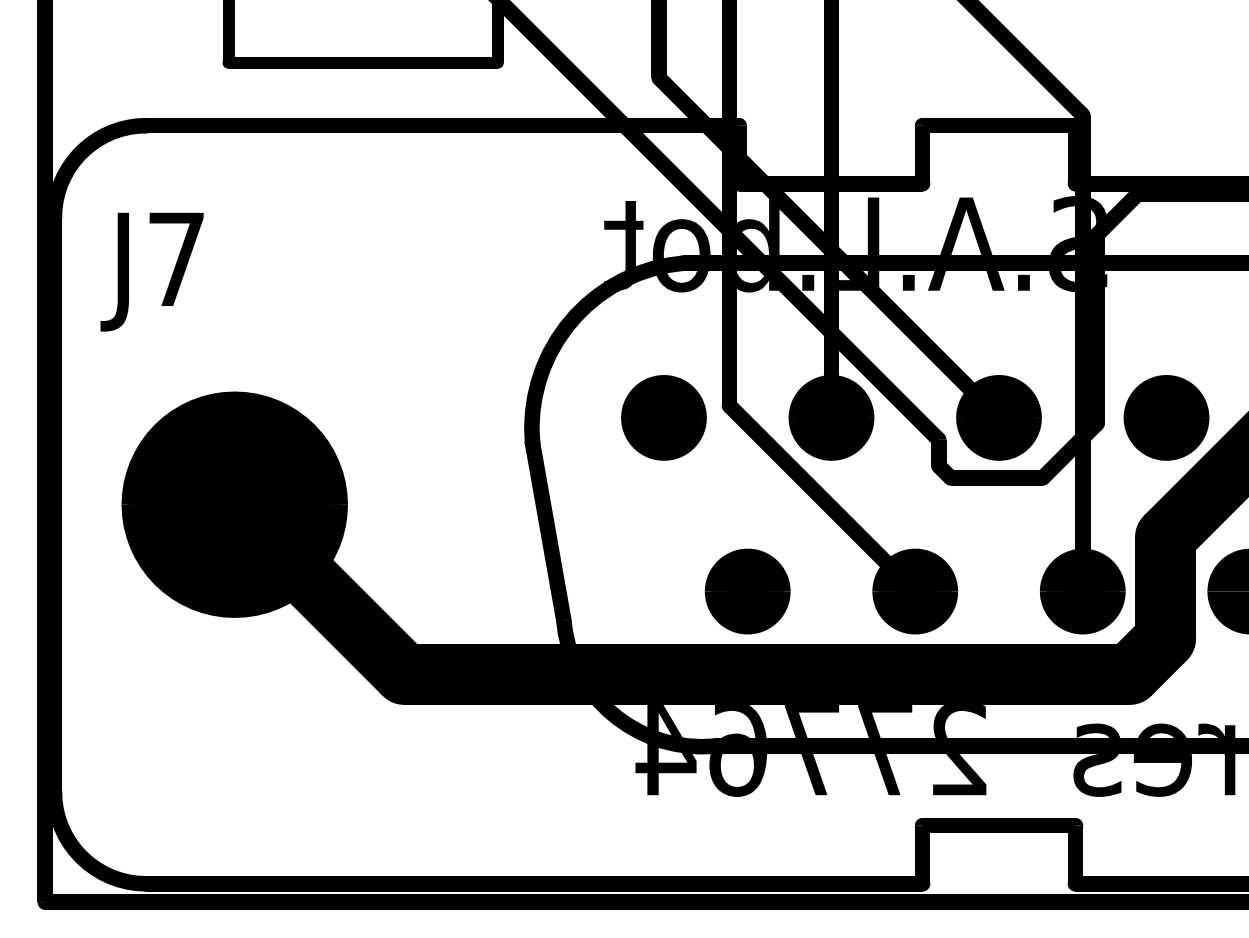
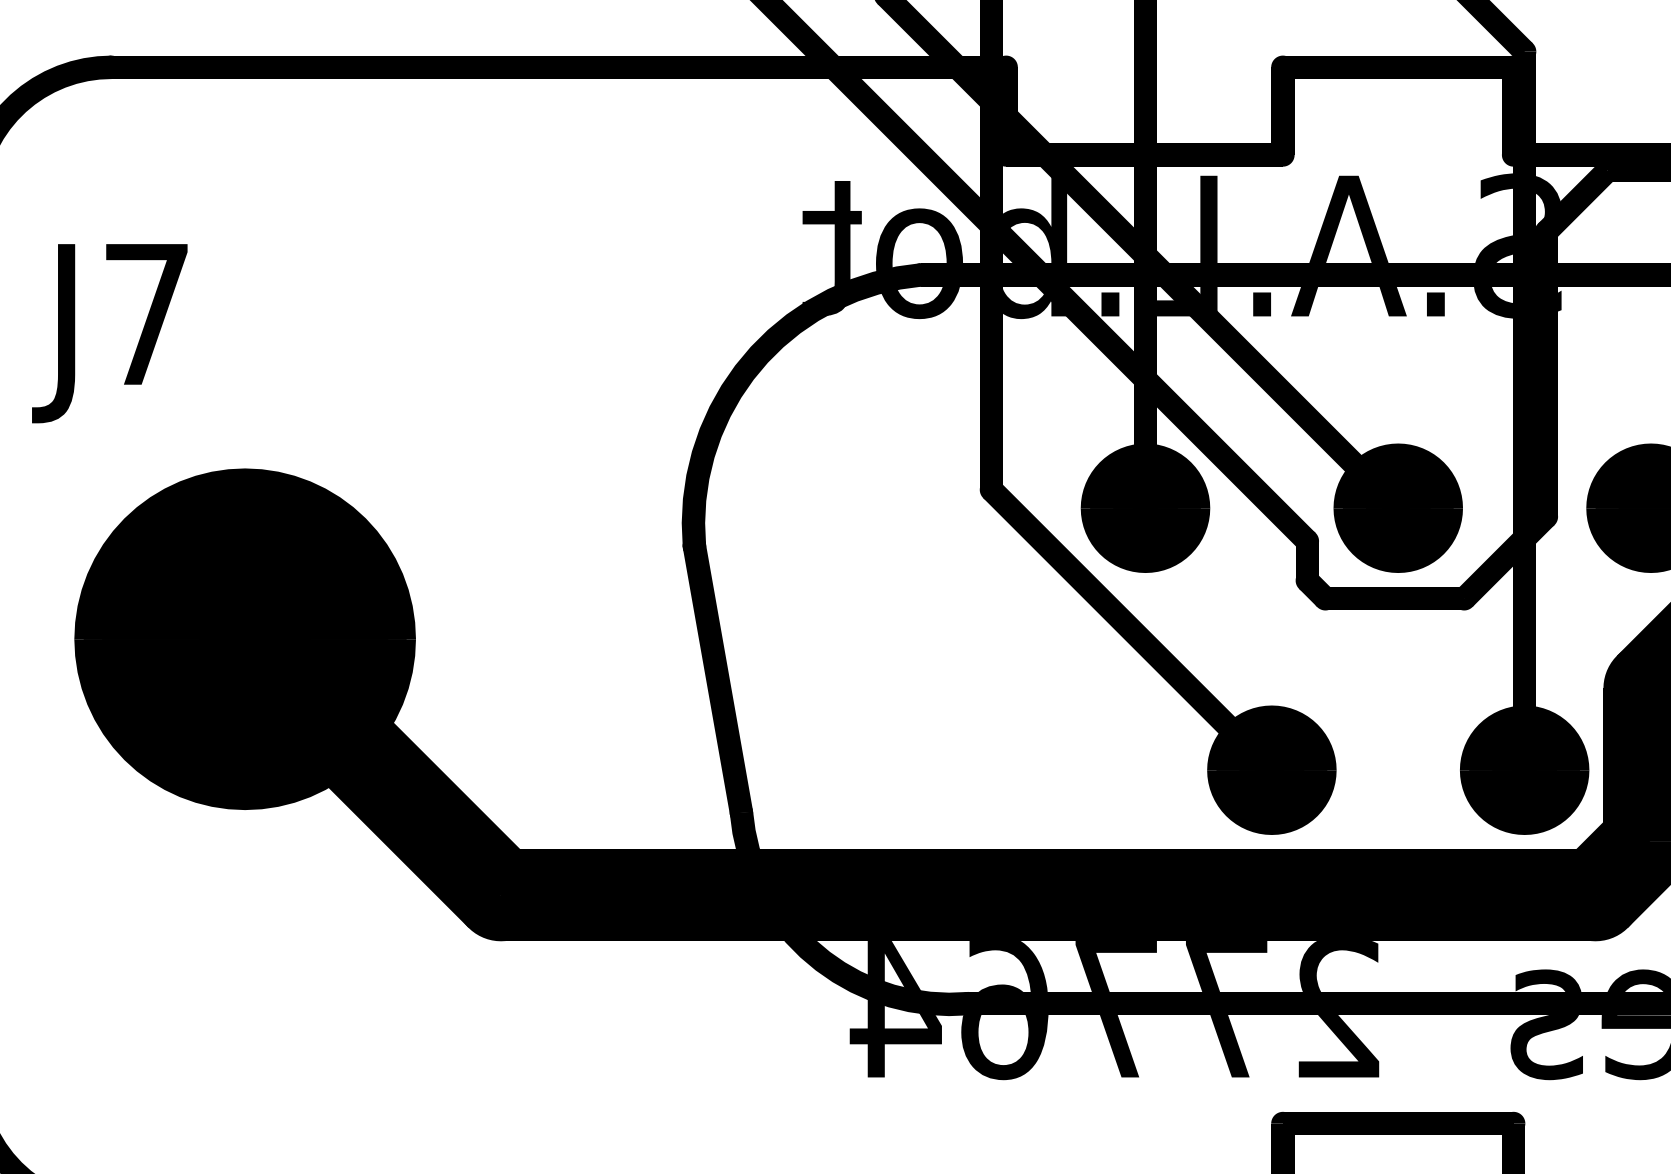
text: (151, 271) -> (108, 332), moved
part: (663, 417) -> (892, 507), removed
part: (747, 591) -> (1018, 770), removed

